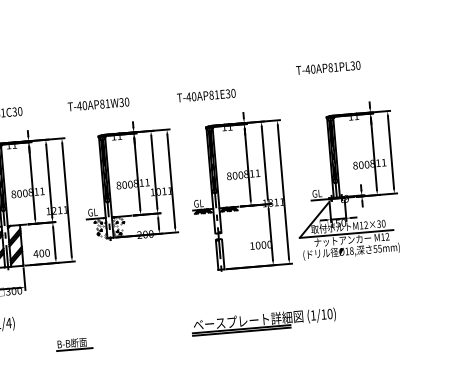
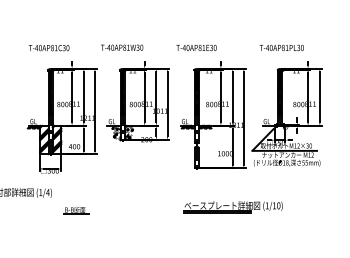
text: (327, 67) -> (281, 47), moved
part: (263, 322) -> (232, 207), moved
part: (74, 343) -> (76, 210), moved

